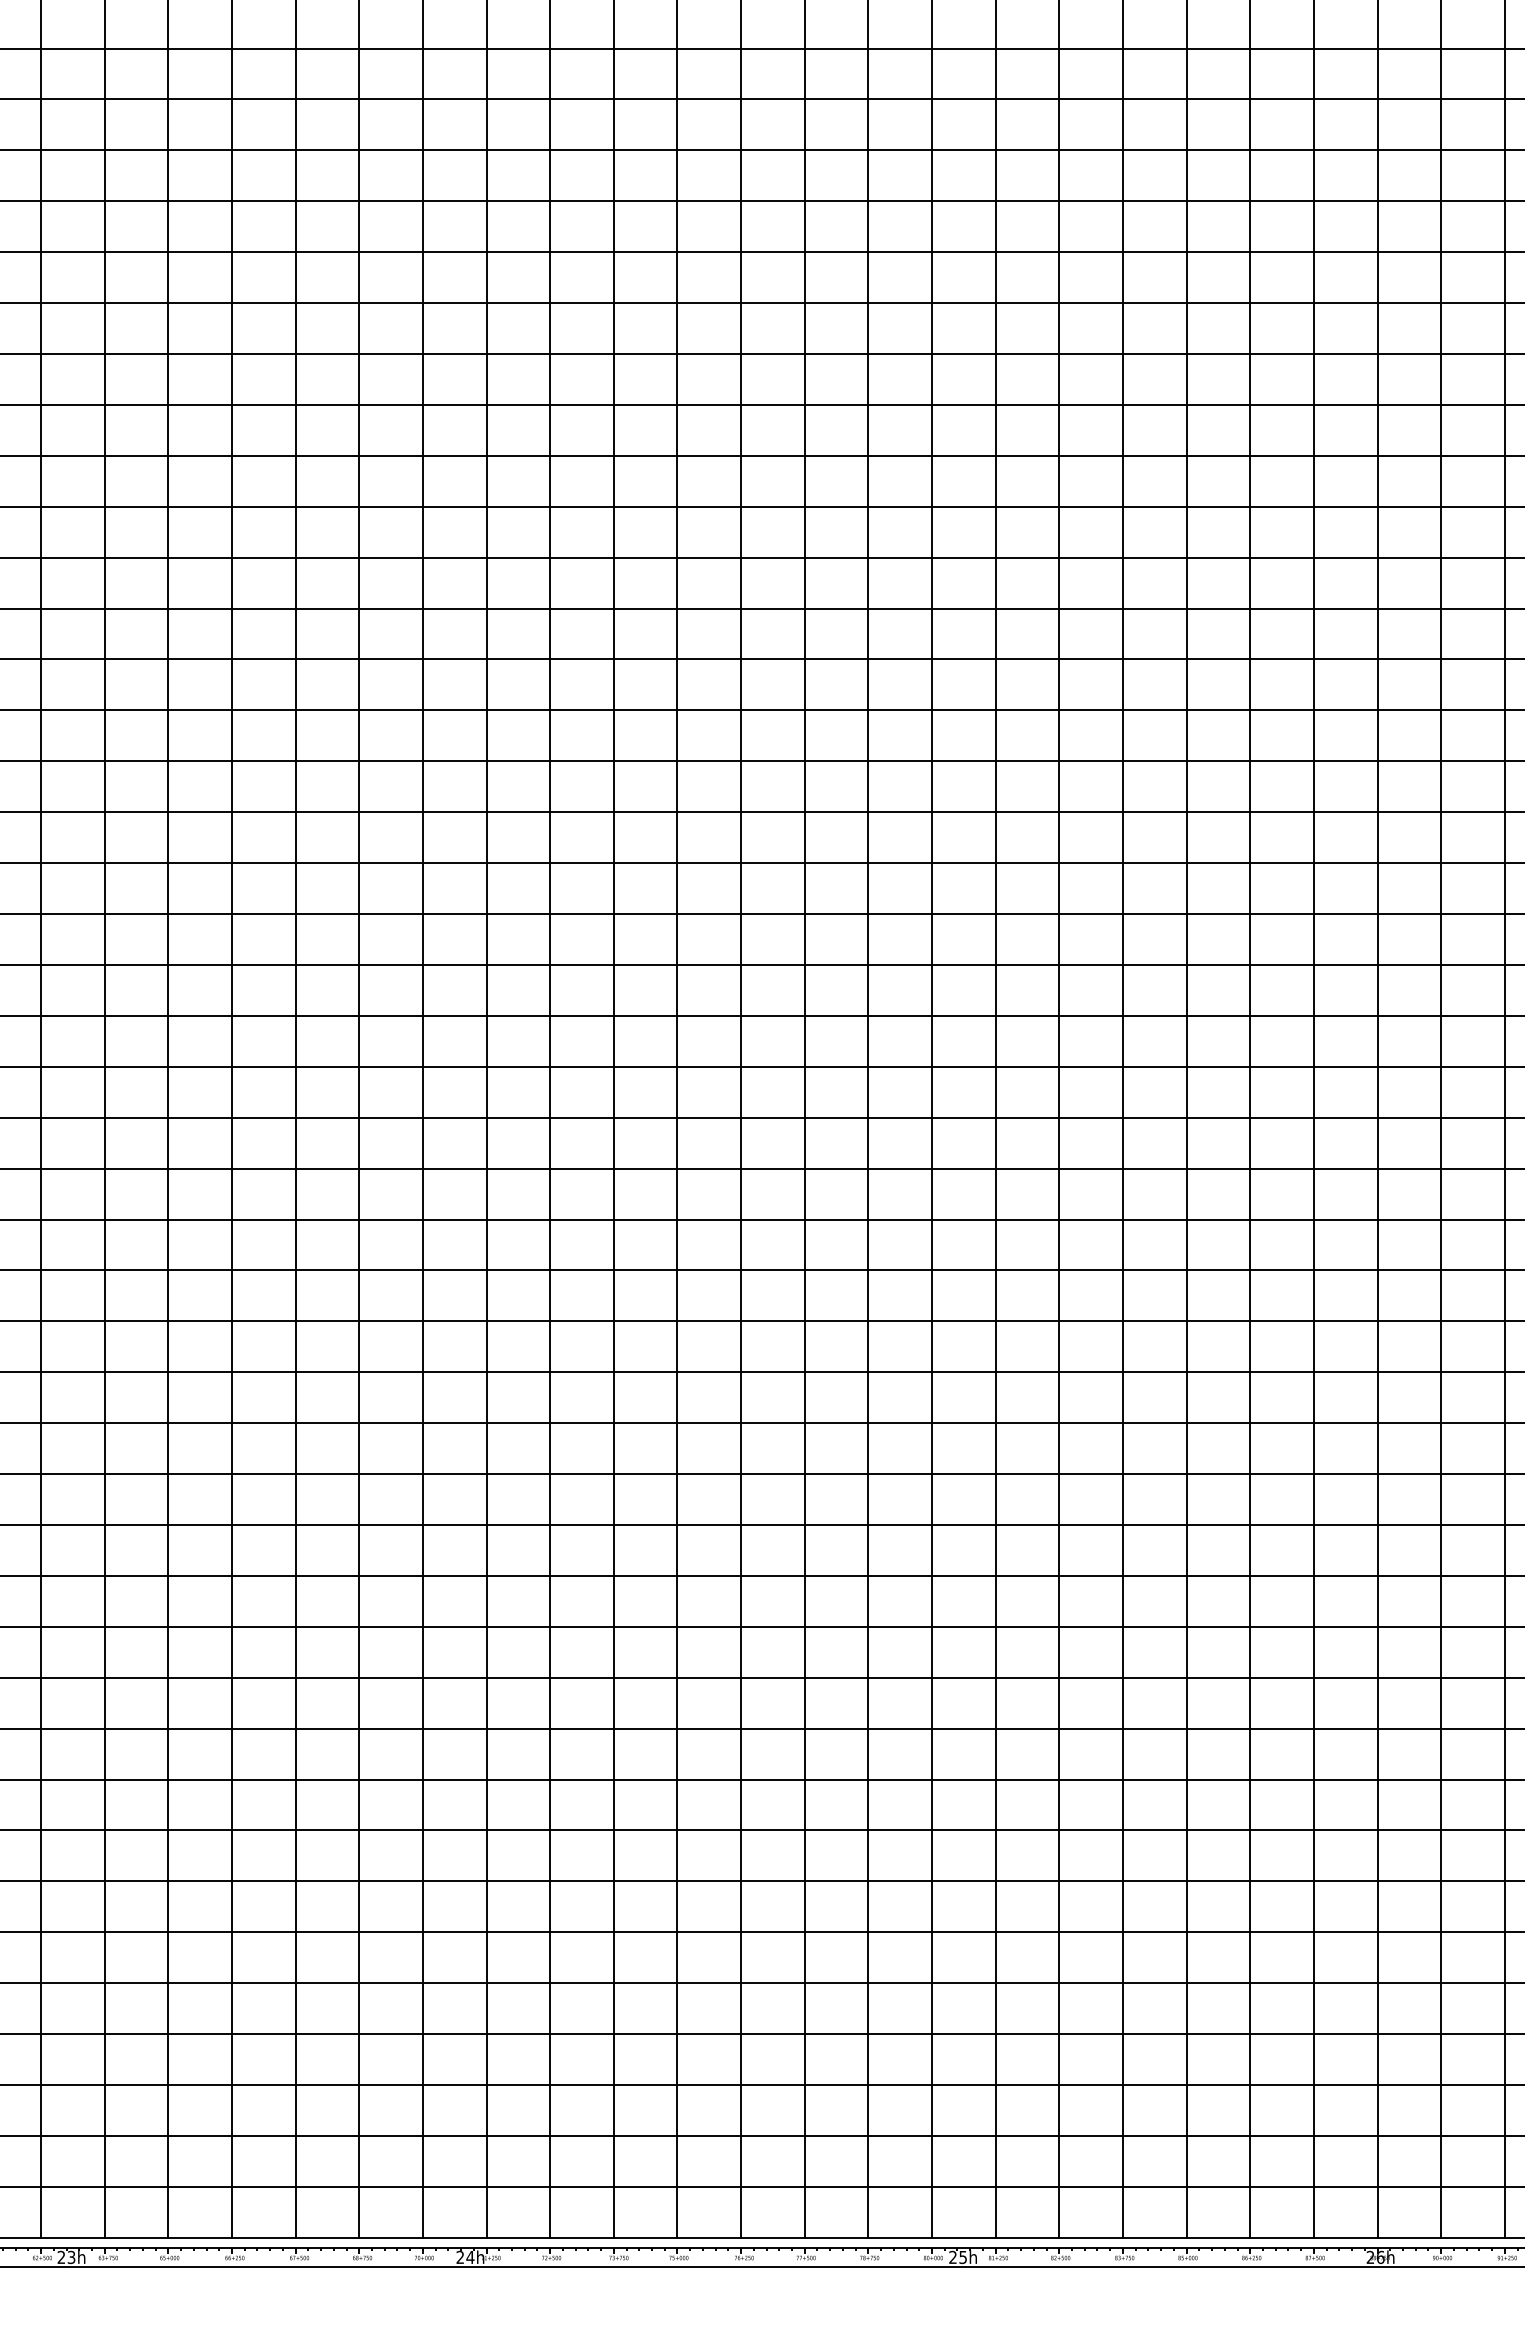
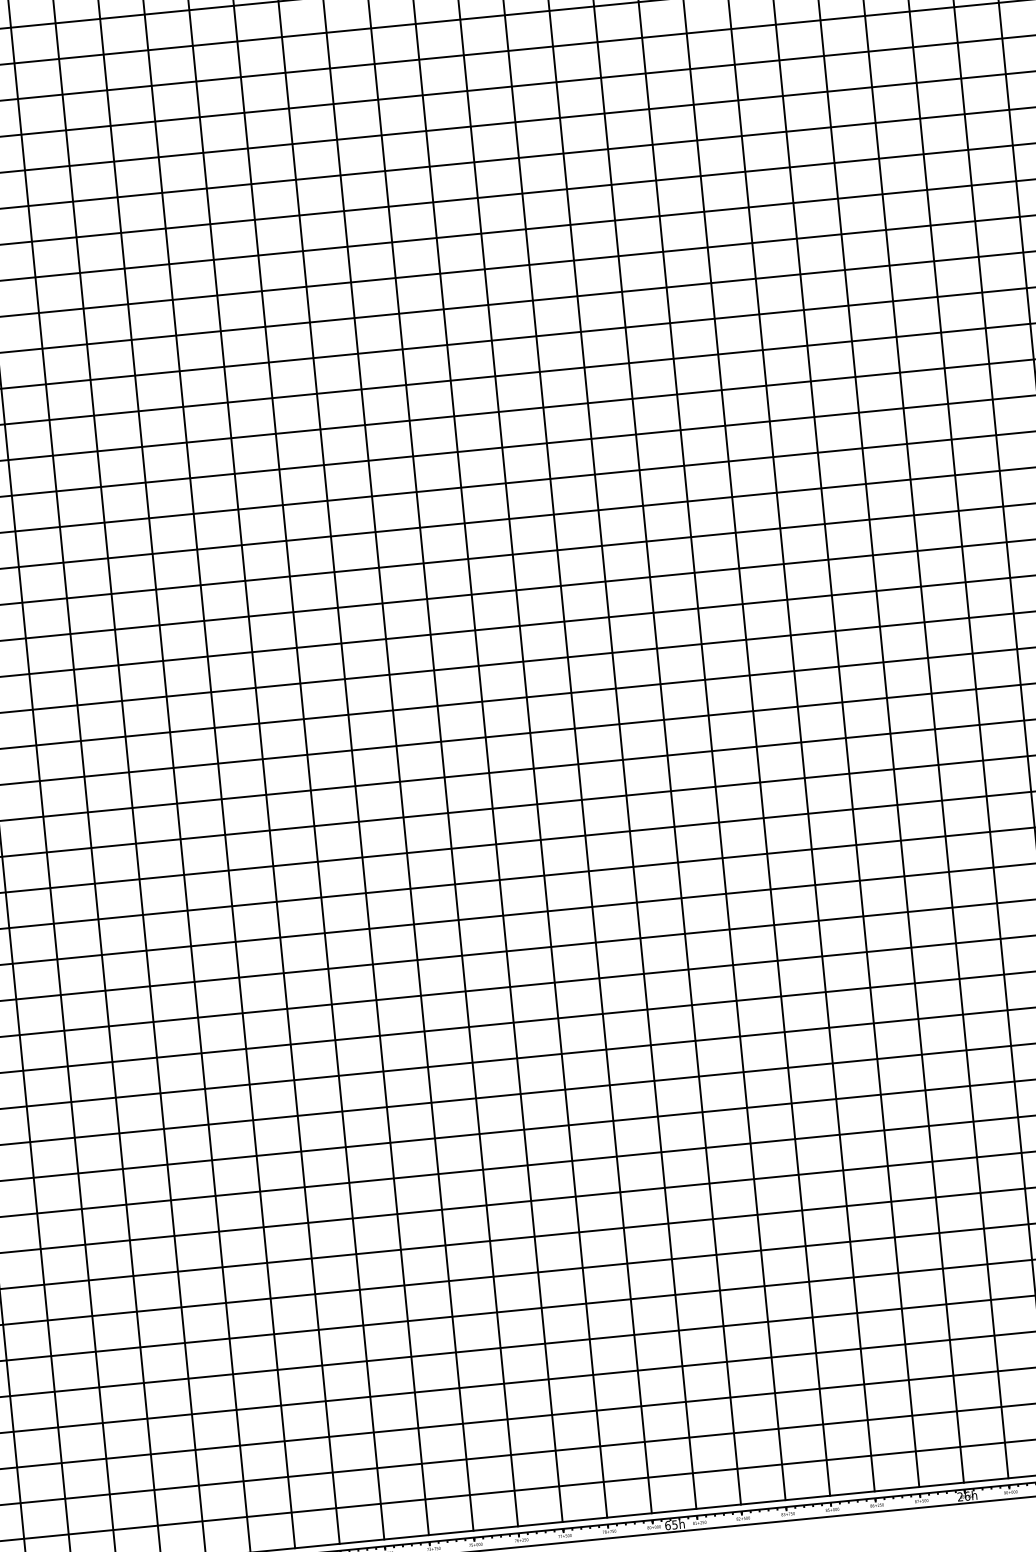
text: (953, 2257) -> (668, 1525), 25h -> 65h

